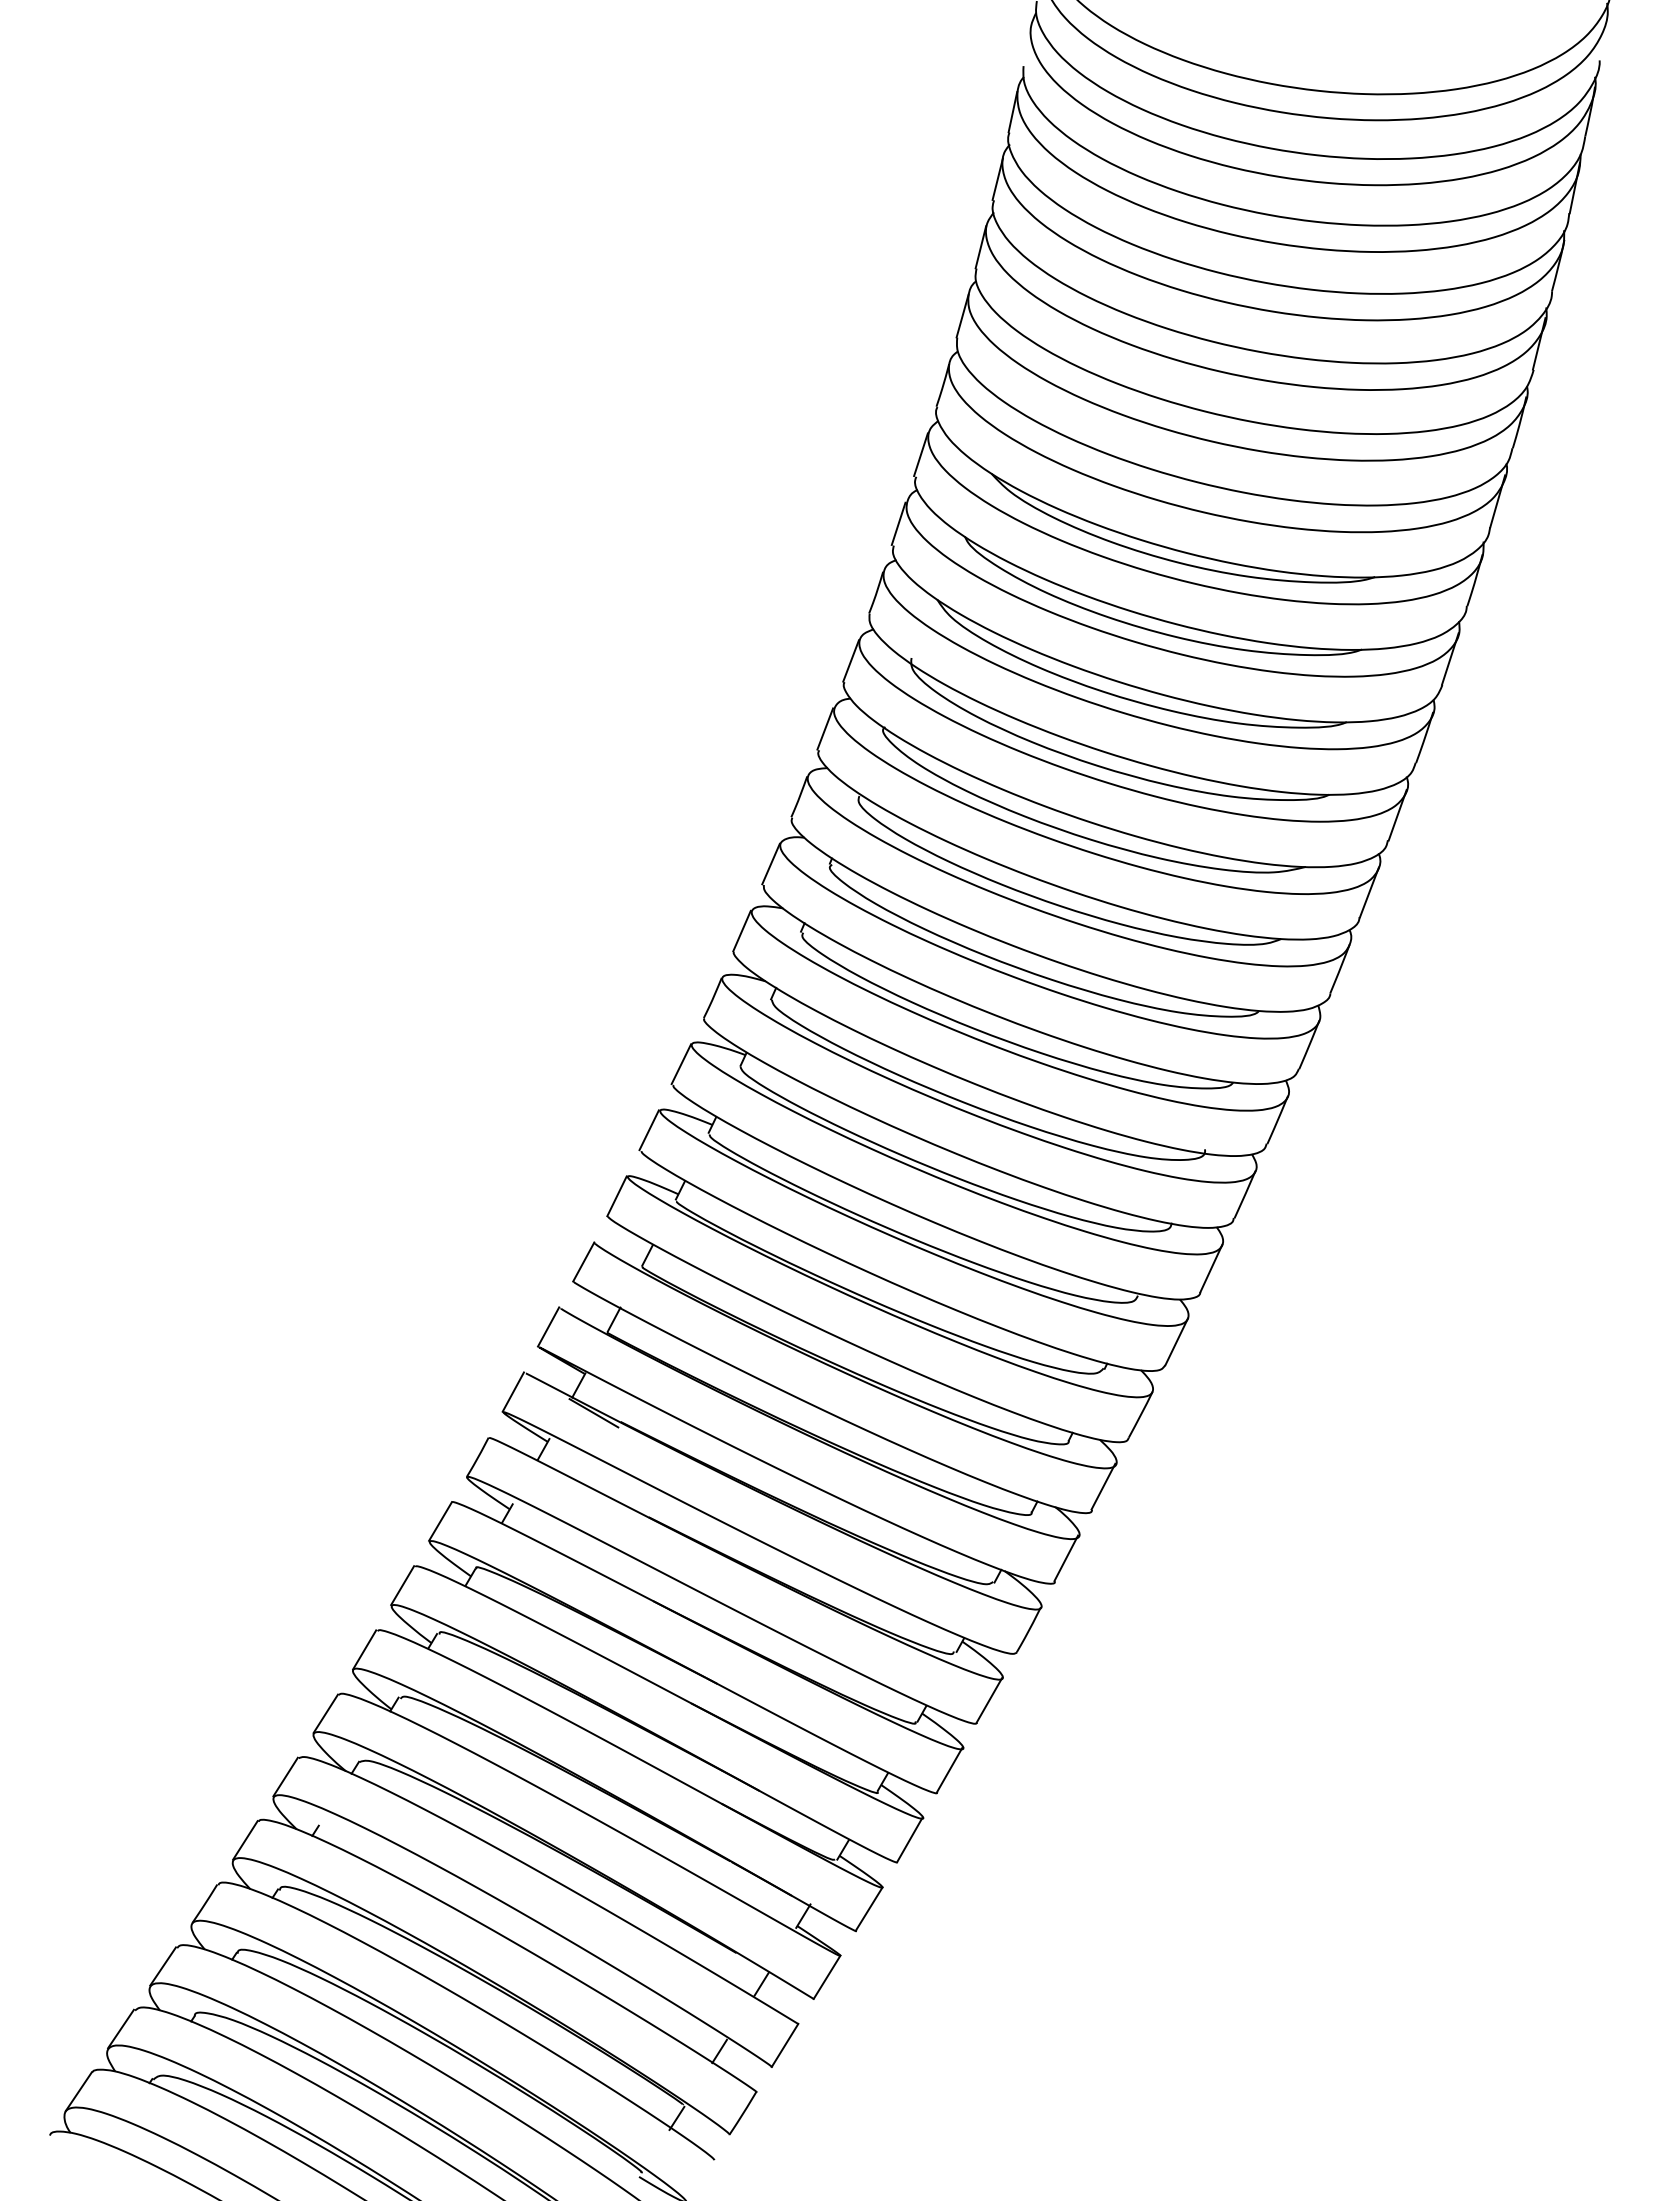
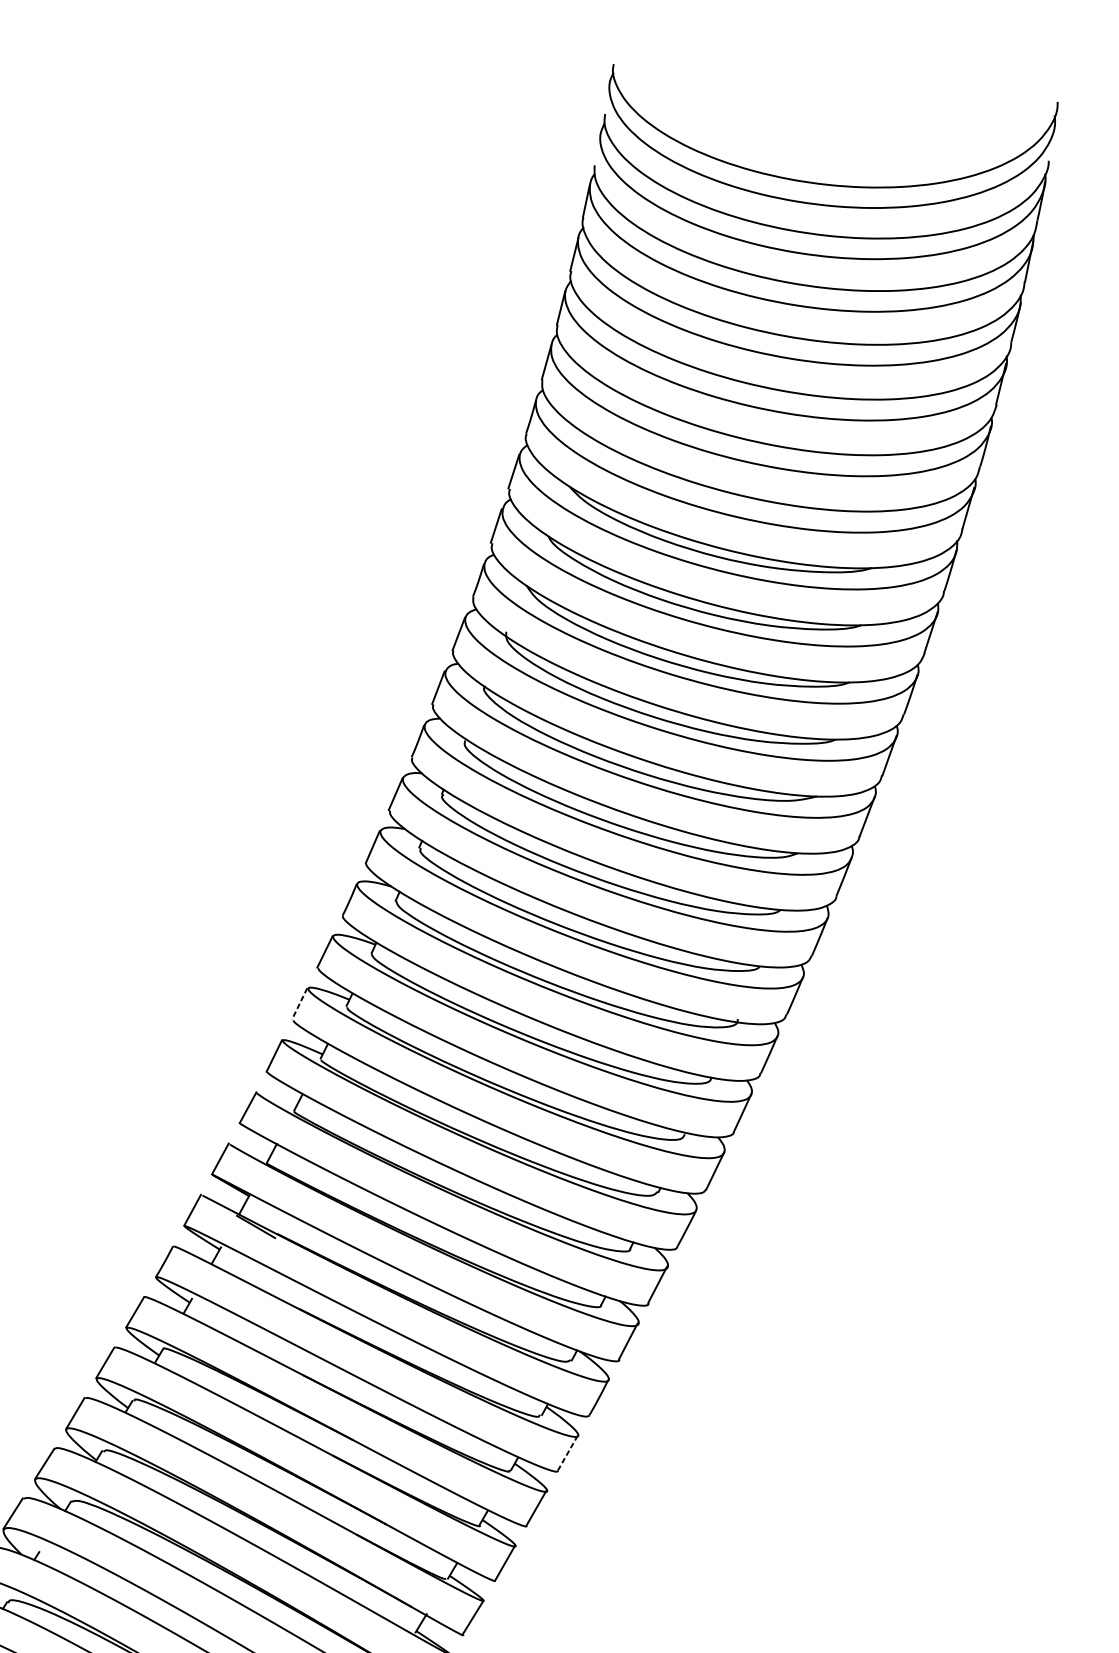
line: (648, 1130) -> (299, 1004), solid -> dashed
line: (989, 1700) -> (567, 1453), solid -> dashed

